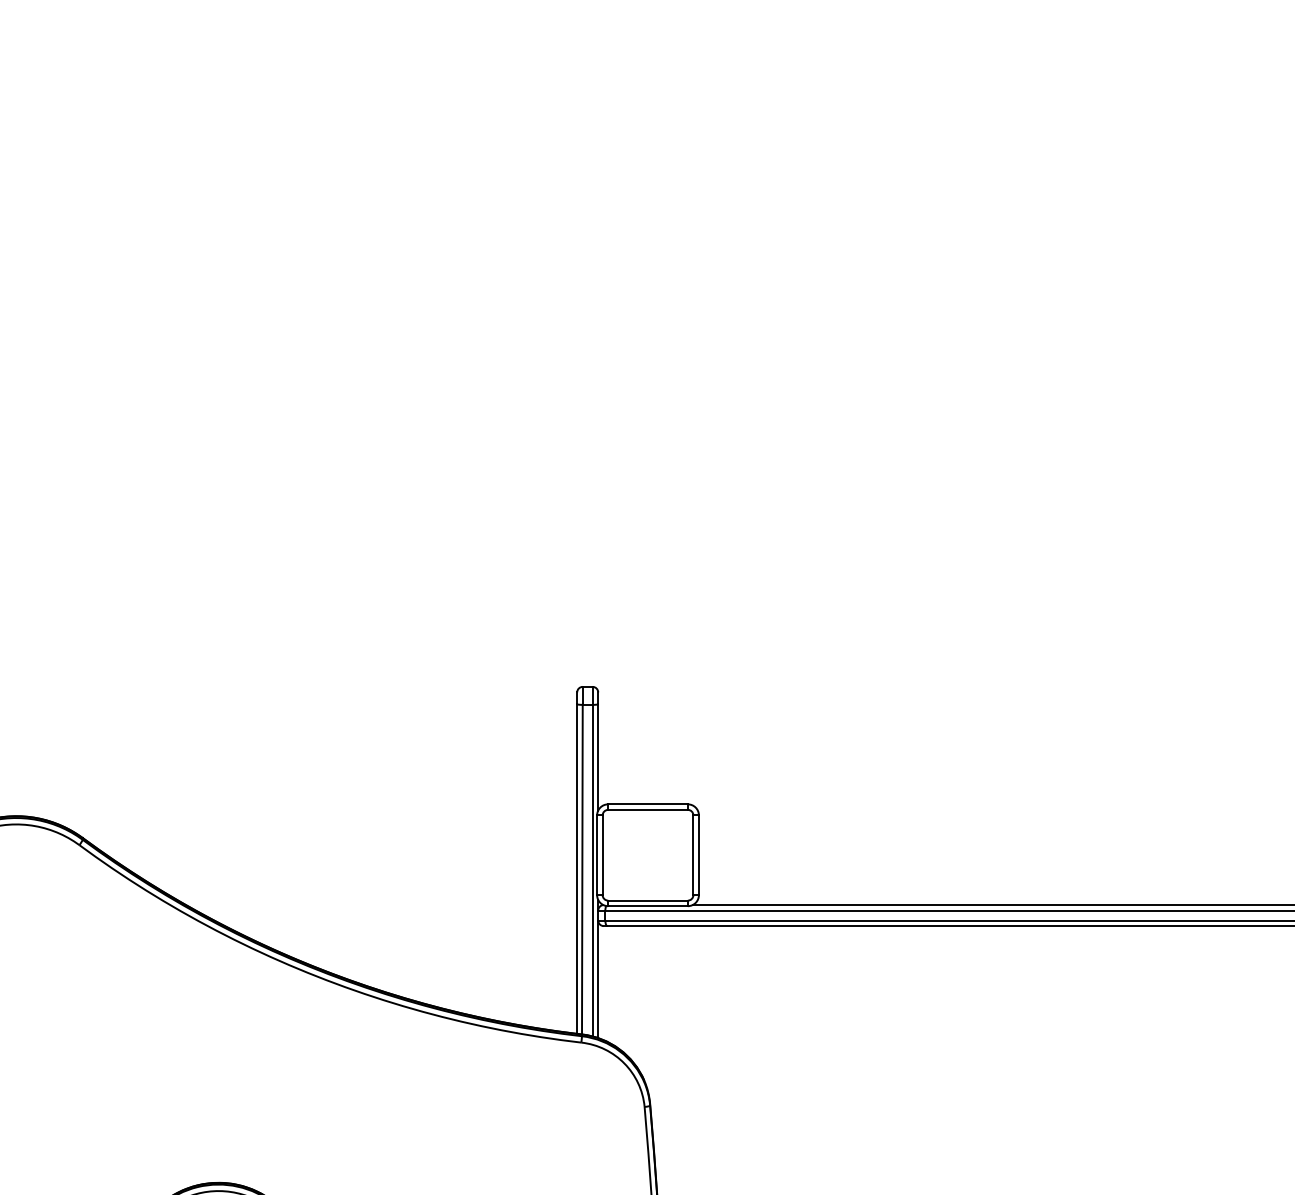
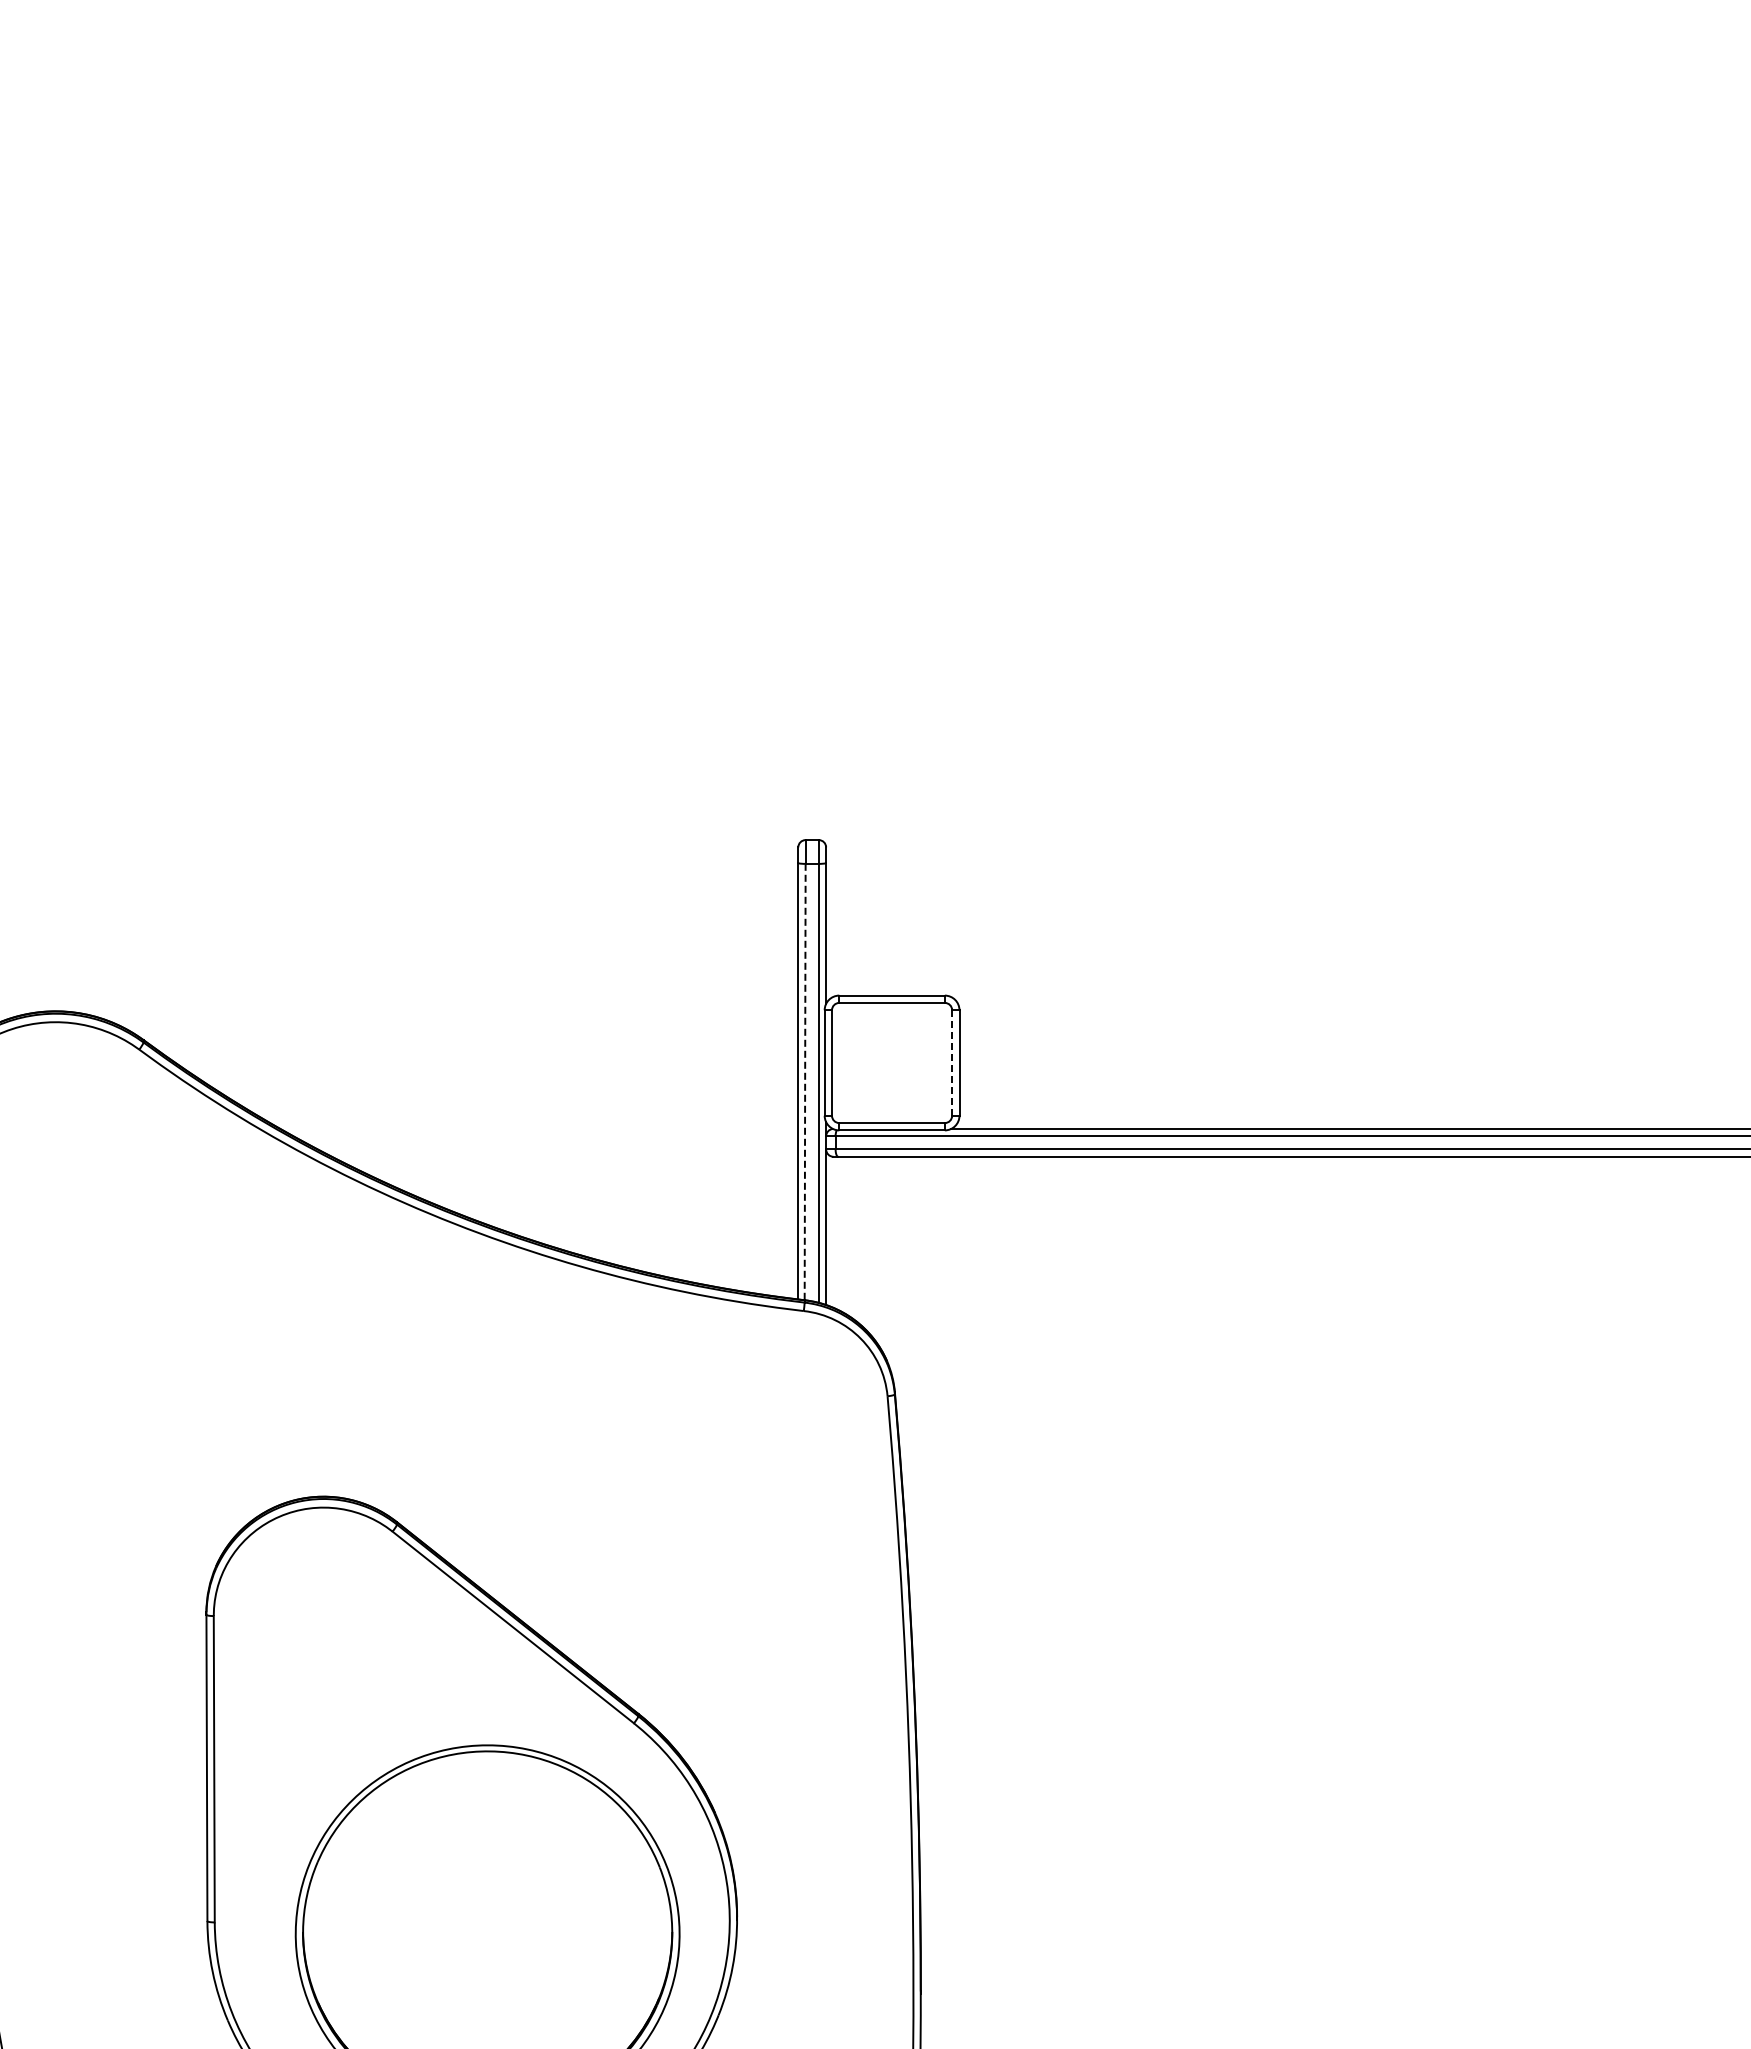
line: (693, 855) -> (952, 1063), solid -> dashed
line: (582, 869) -> (805, 1082), solid -> dashed

